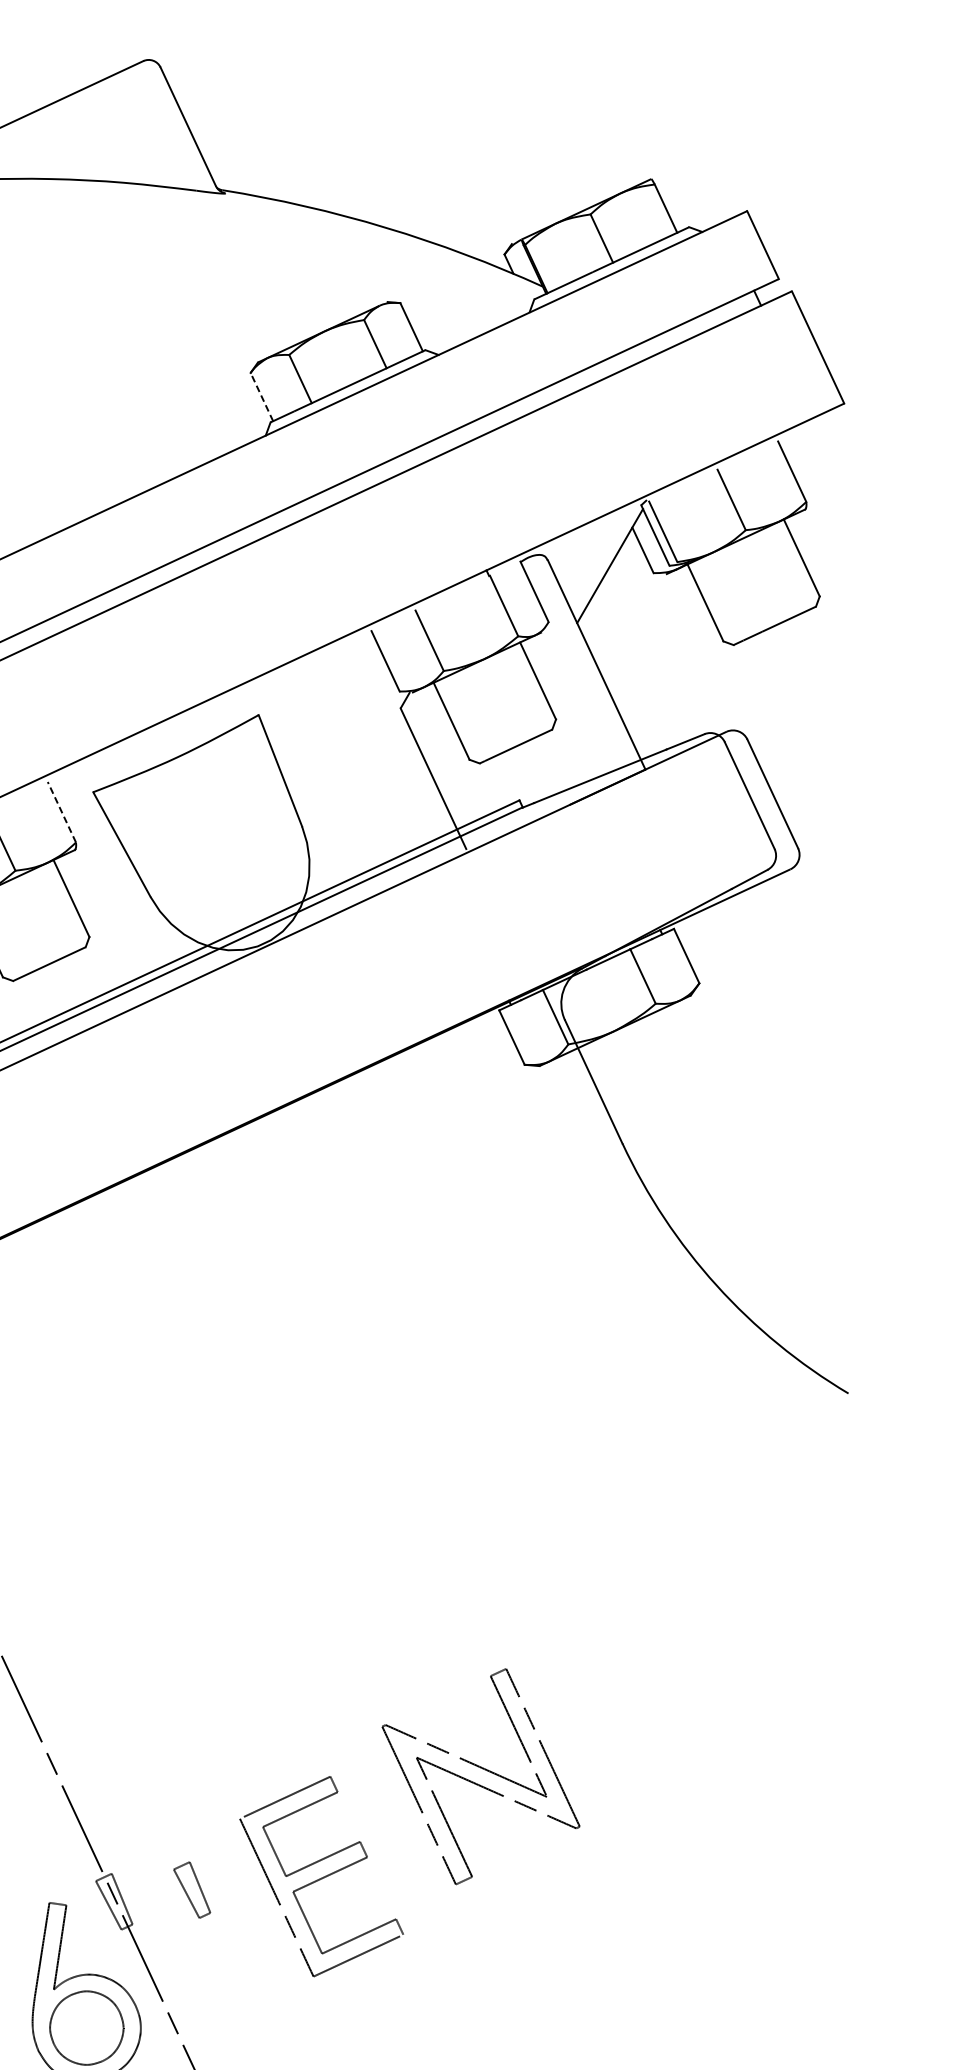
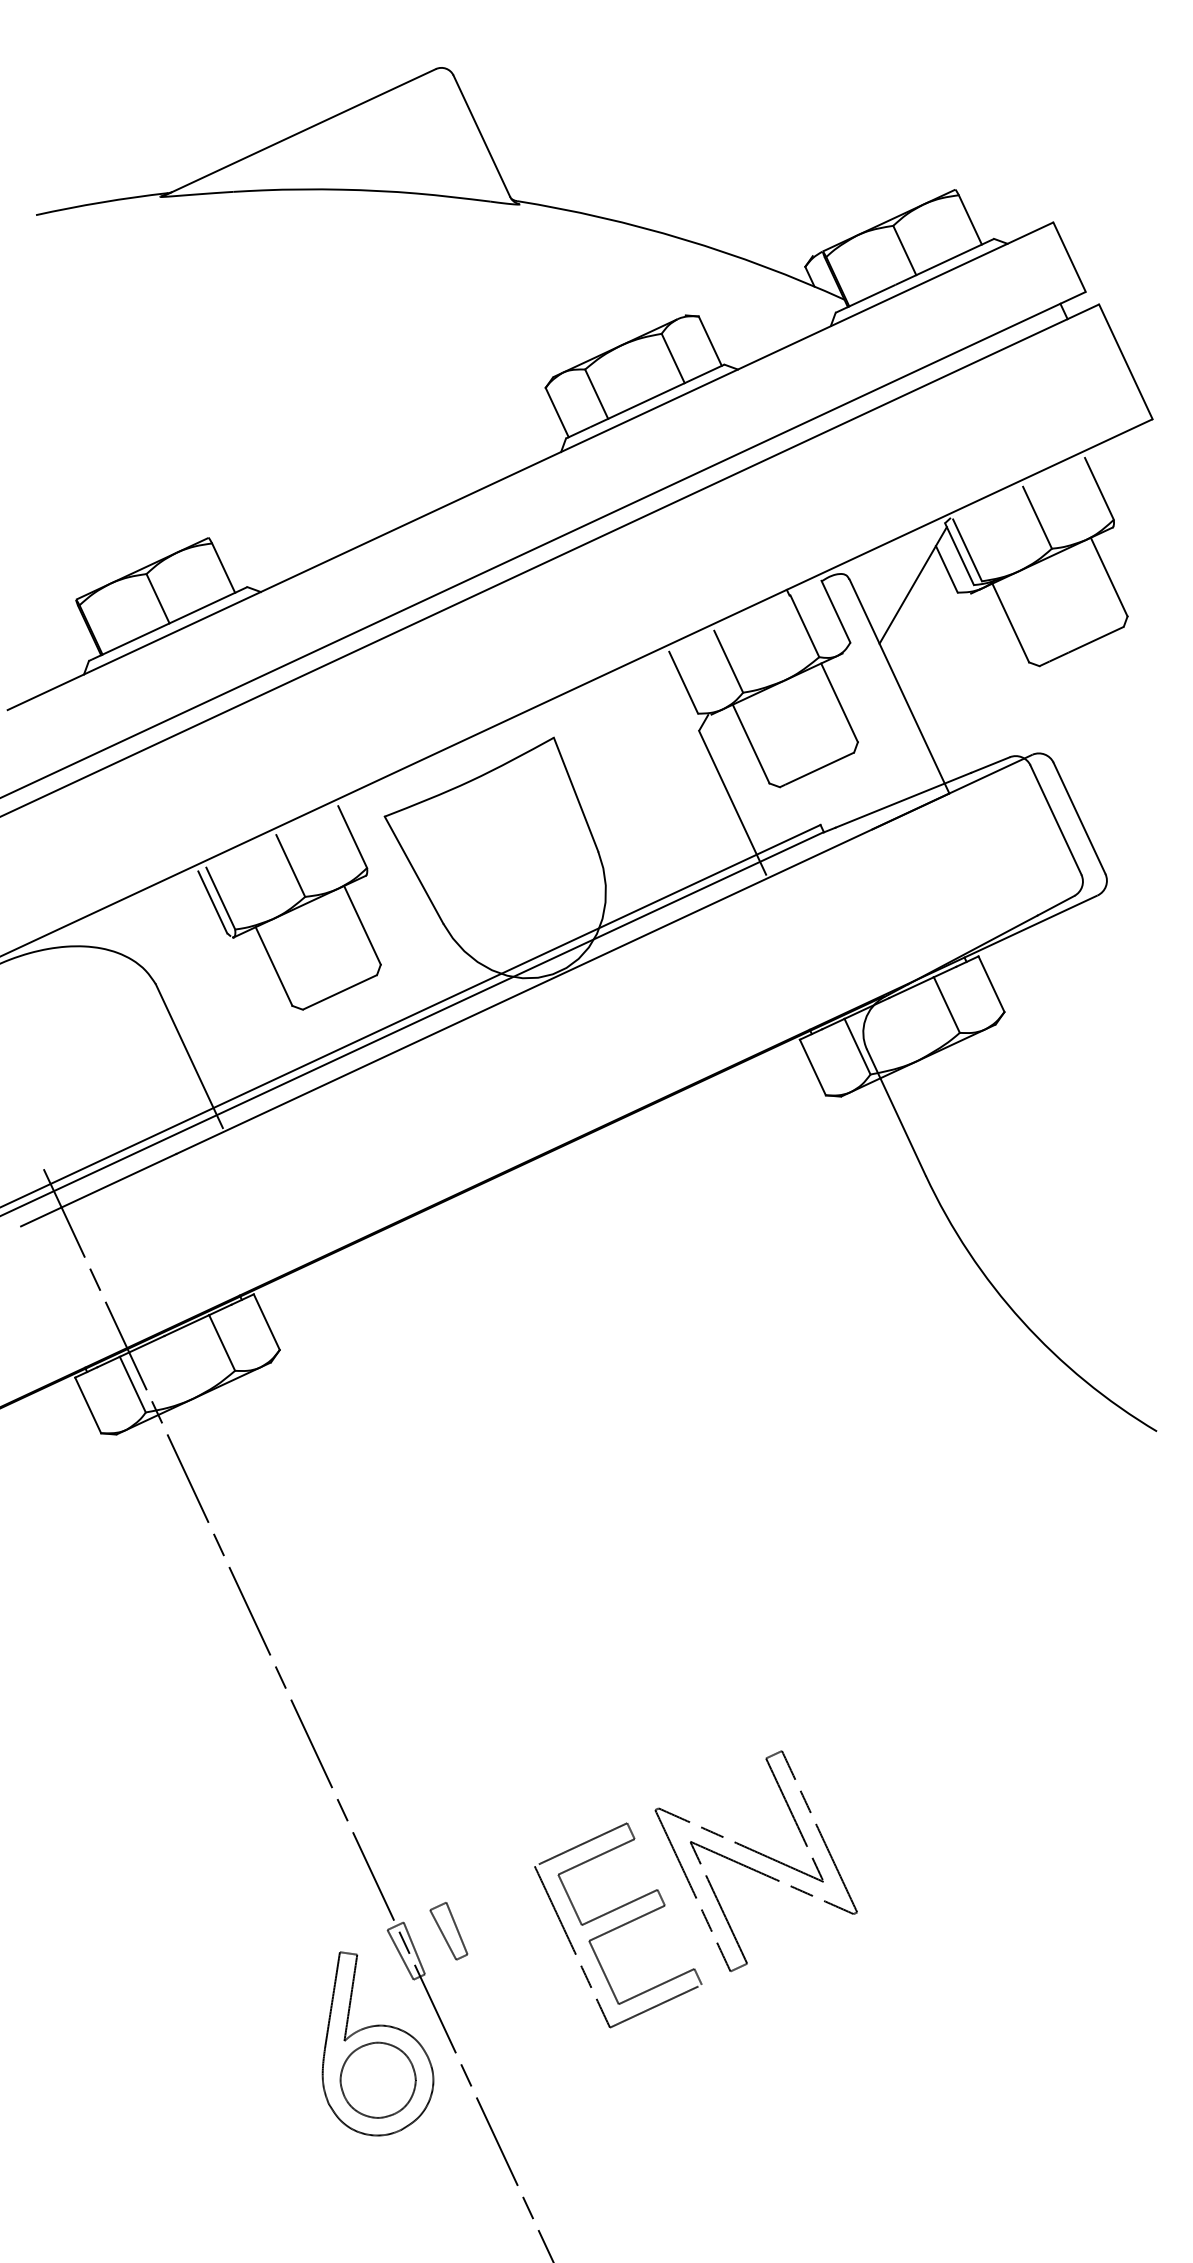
line: (261, 396) -> (556, 412), dashed -> solid
line: (61, 811) -> (352, 836), dashed -> solid
part: (476, 1782) -> (751, 1867), moved
part: (191, 1890) -> (448, 1931), moved

